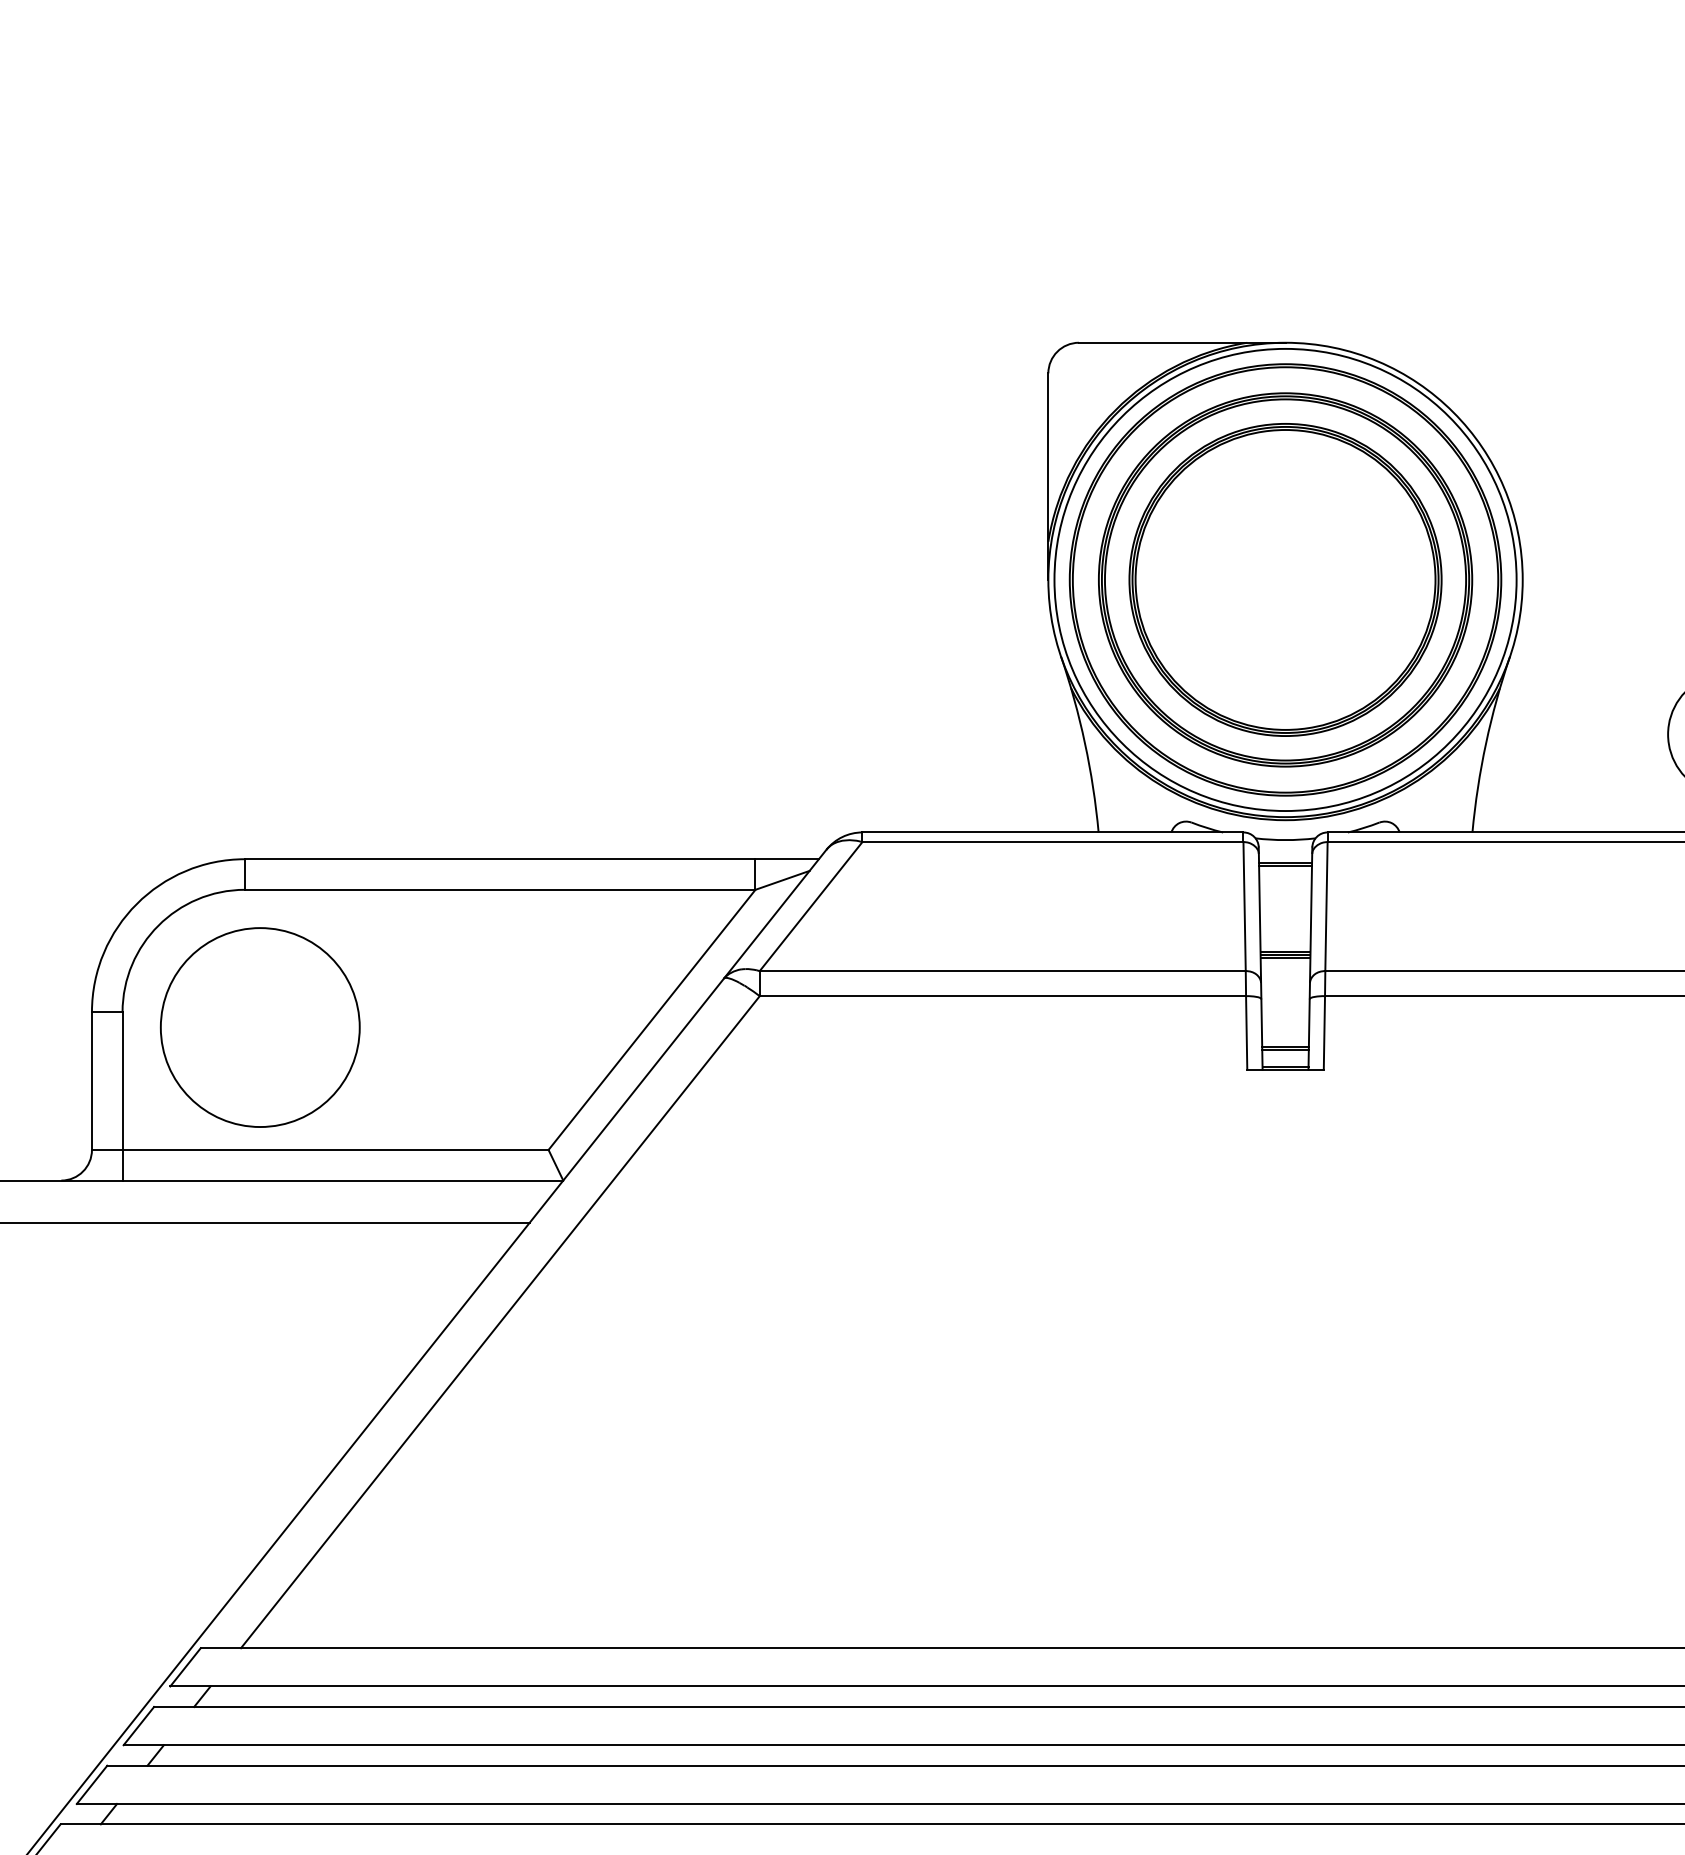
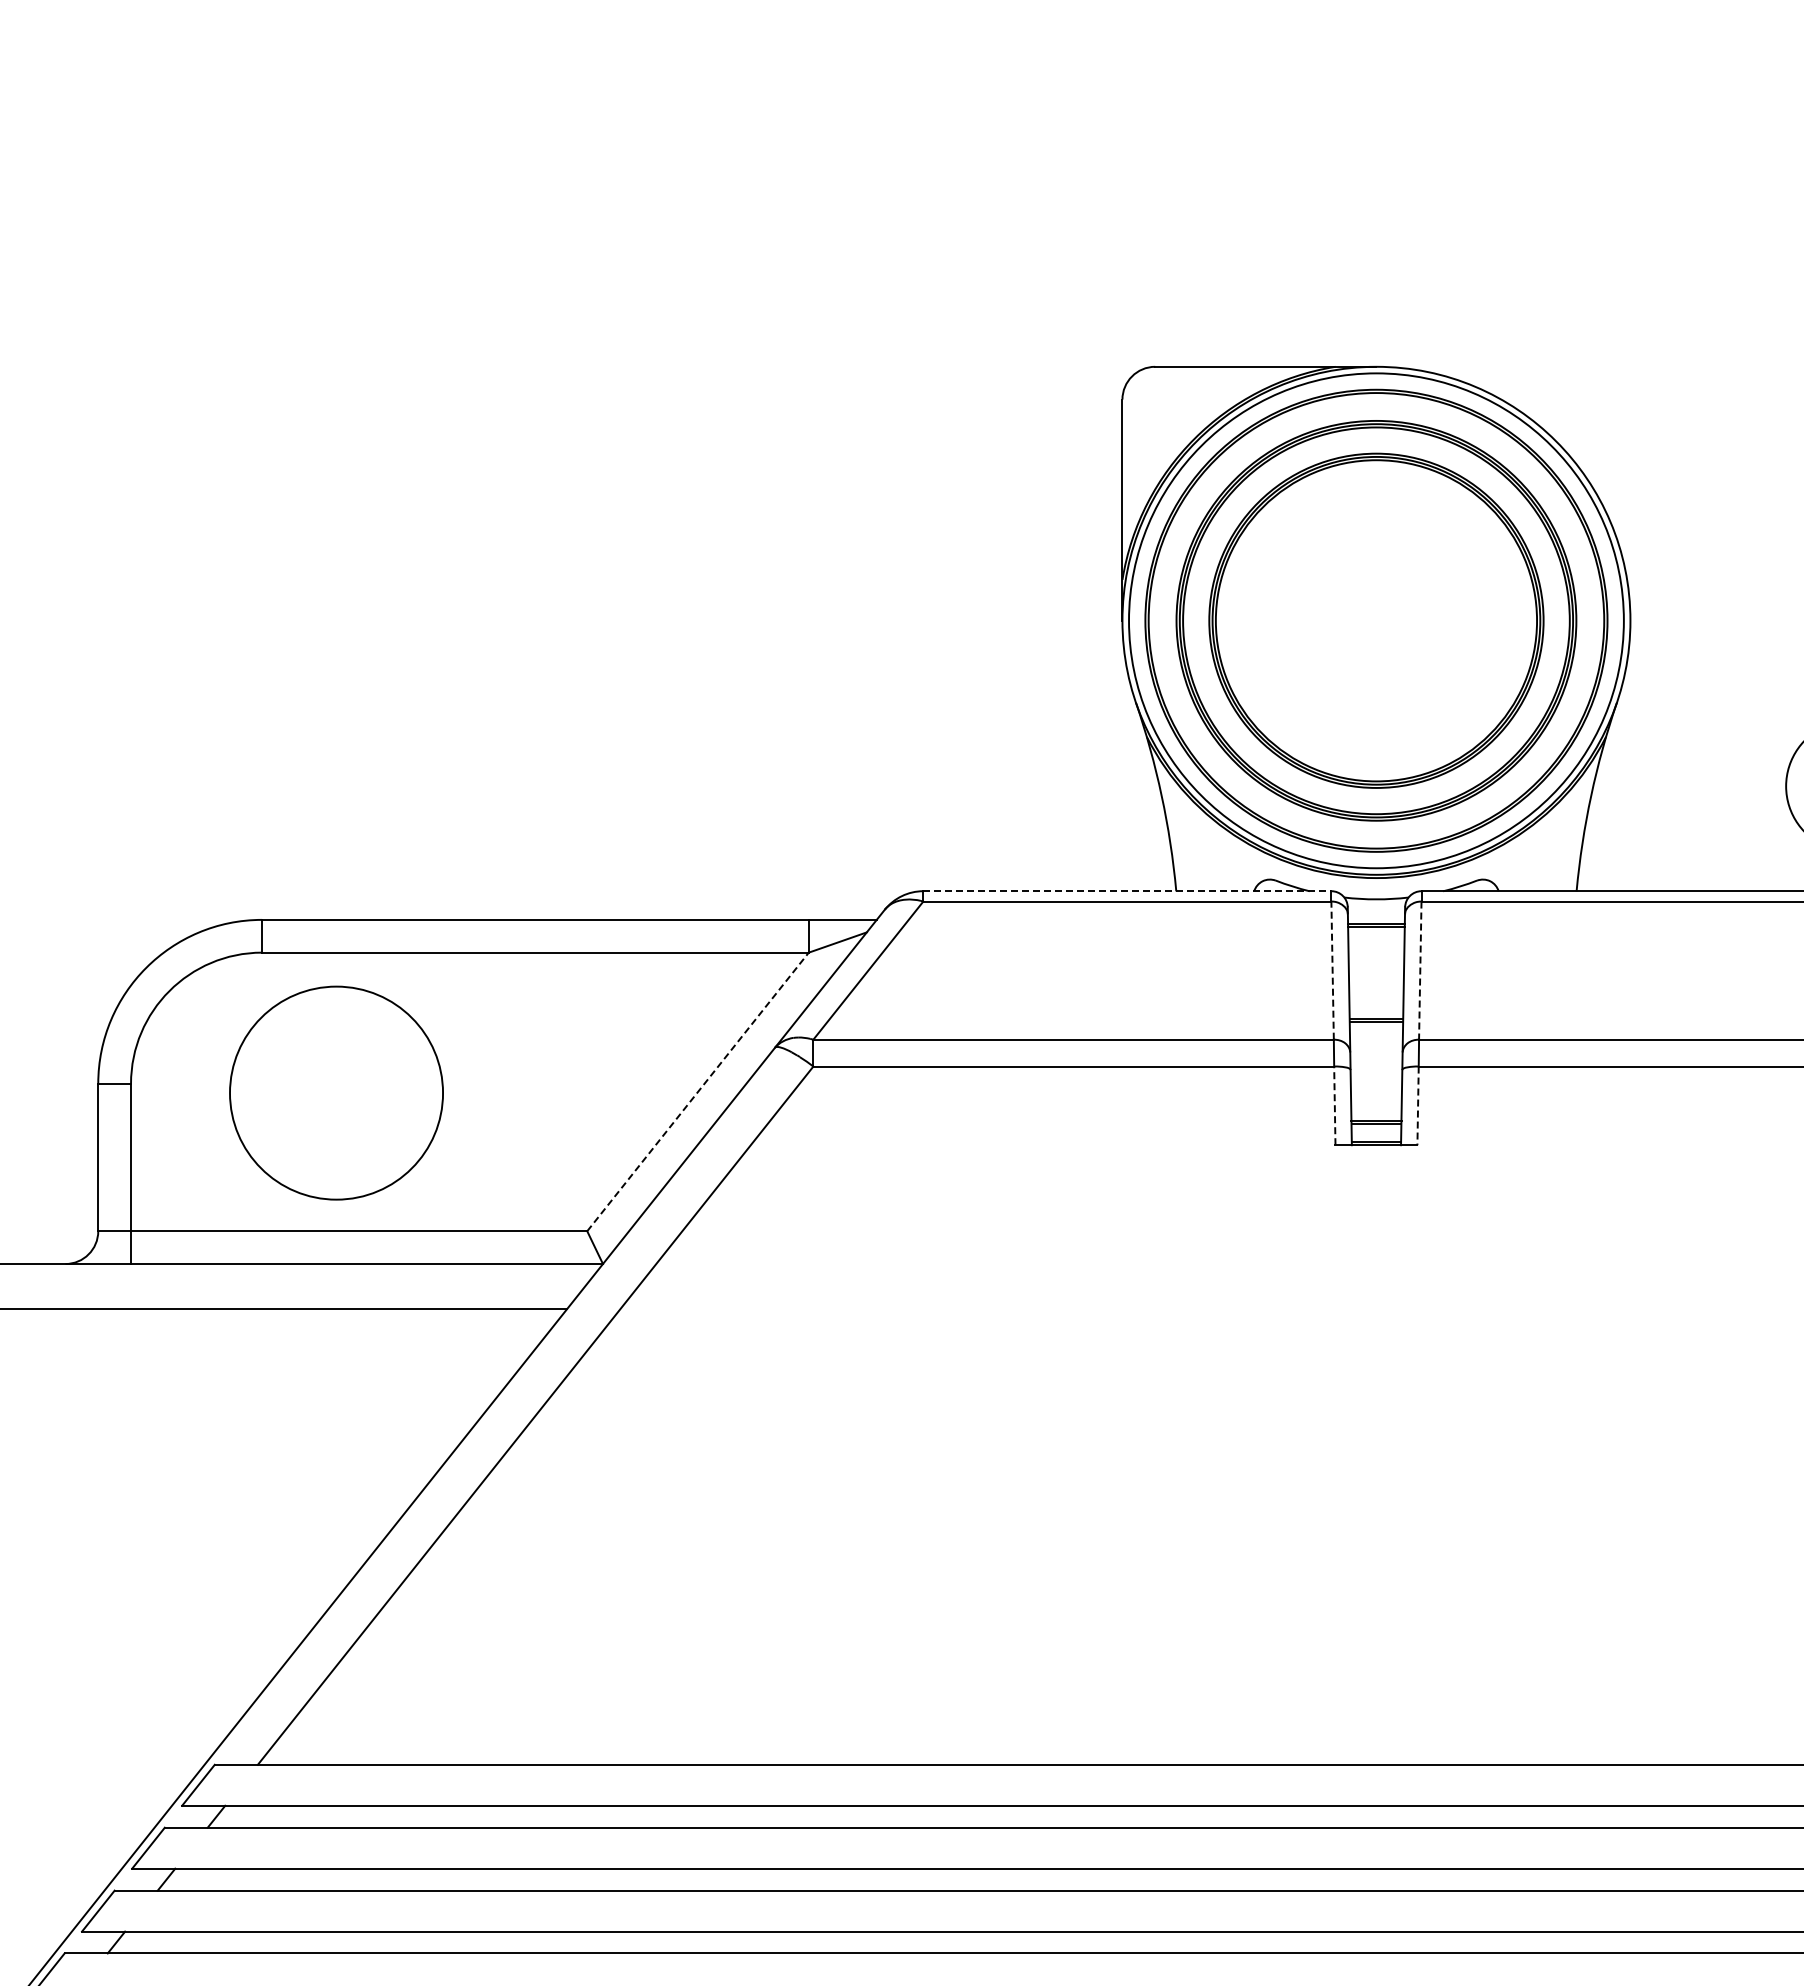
line: (1053, 832) -> (1127, 891), solid -> dashed
line: (1244, 906) -> (1332, 970), solid -> dashed
line: (1326, 907) -> (1420, 971), solid -> dashed
line: (1285, 957) -> (1376, 1025), removed
line: (652, 1019) -> (698, 1091), solid -> dashed
circle: (260, 1026) -> (336, 1092), moved
line: (1246, 1032) -> (1334, 1105), solid -> dashed
line: (1324, 1033) -> (1418, 1106), solid -> dashed

